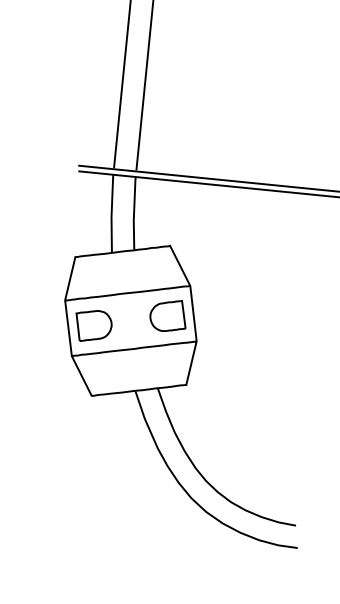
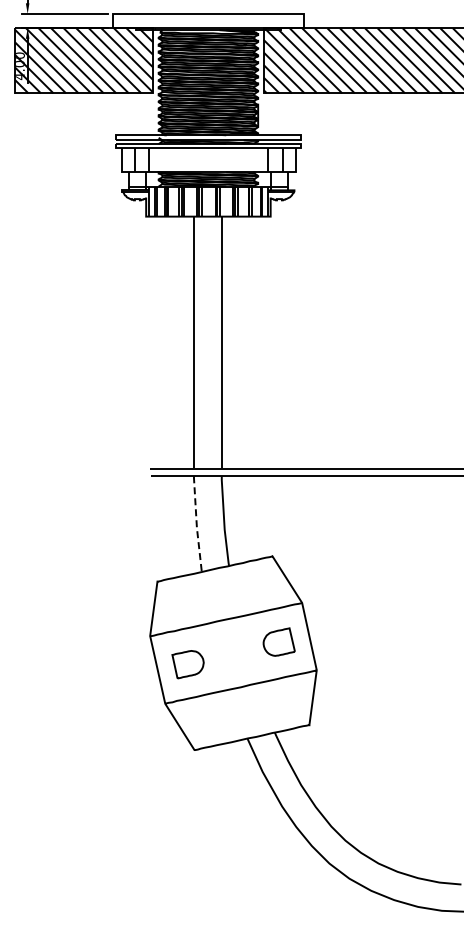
line: (111, 214) -> (196, 524), solid -> dashed
part: (168, 315) -> (279, 641), size x0.7
part: (92, 326) -> (187, 664), size x0.7

